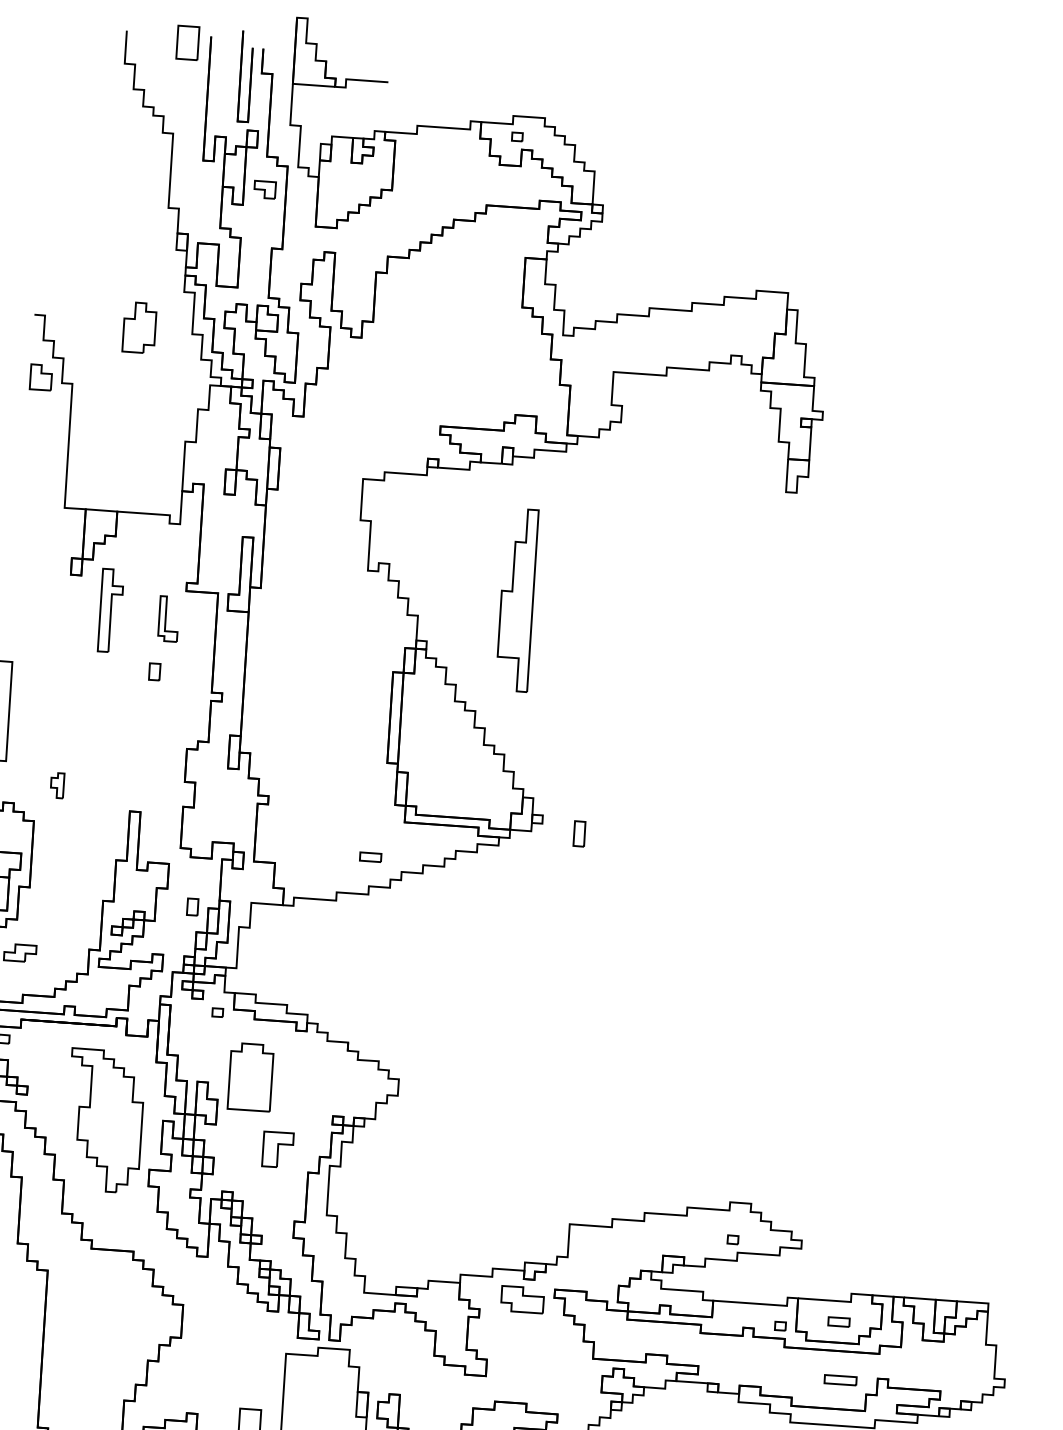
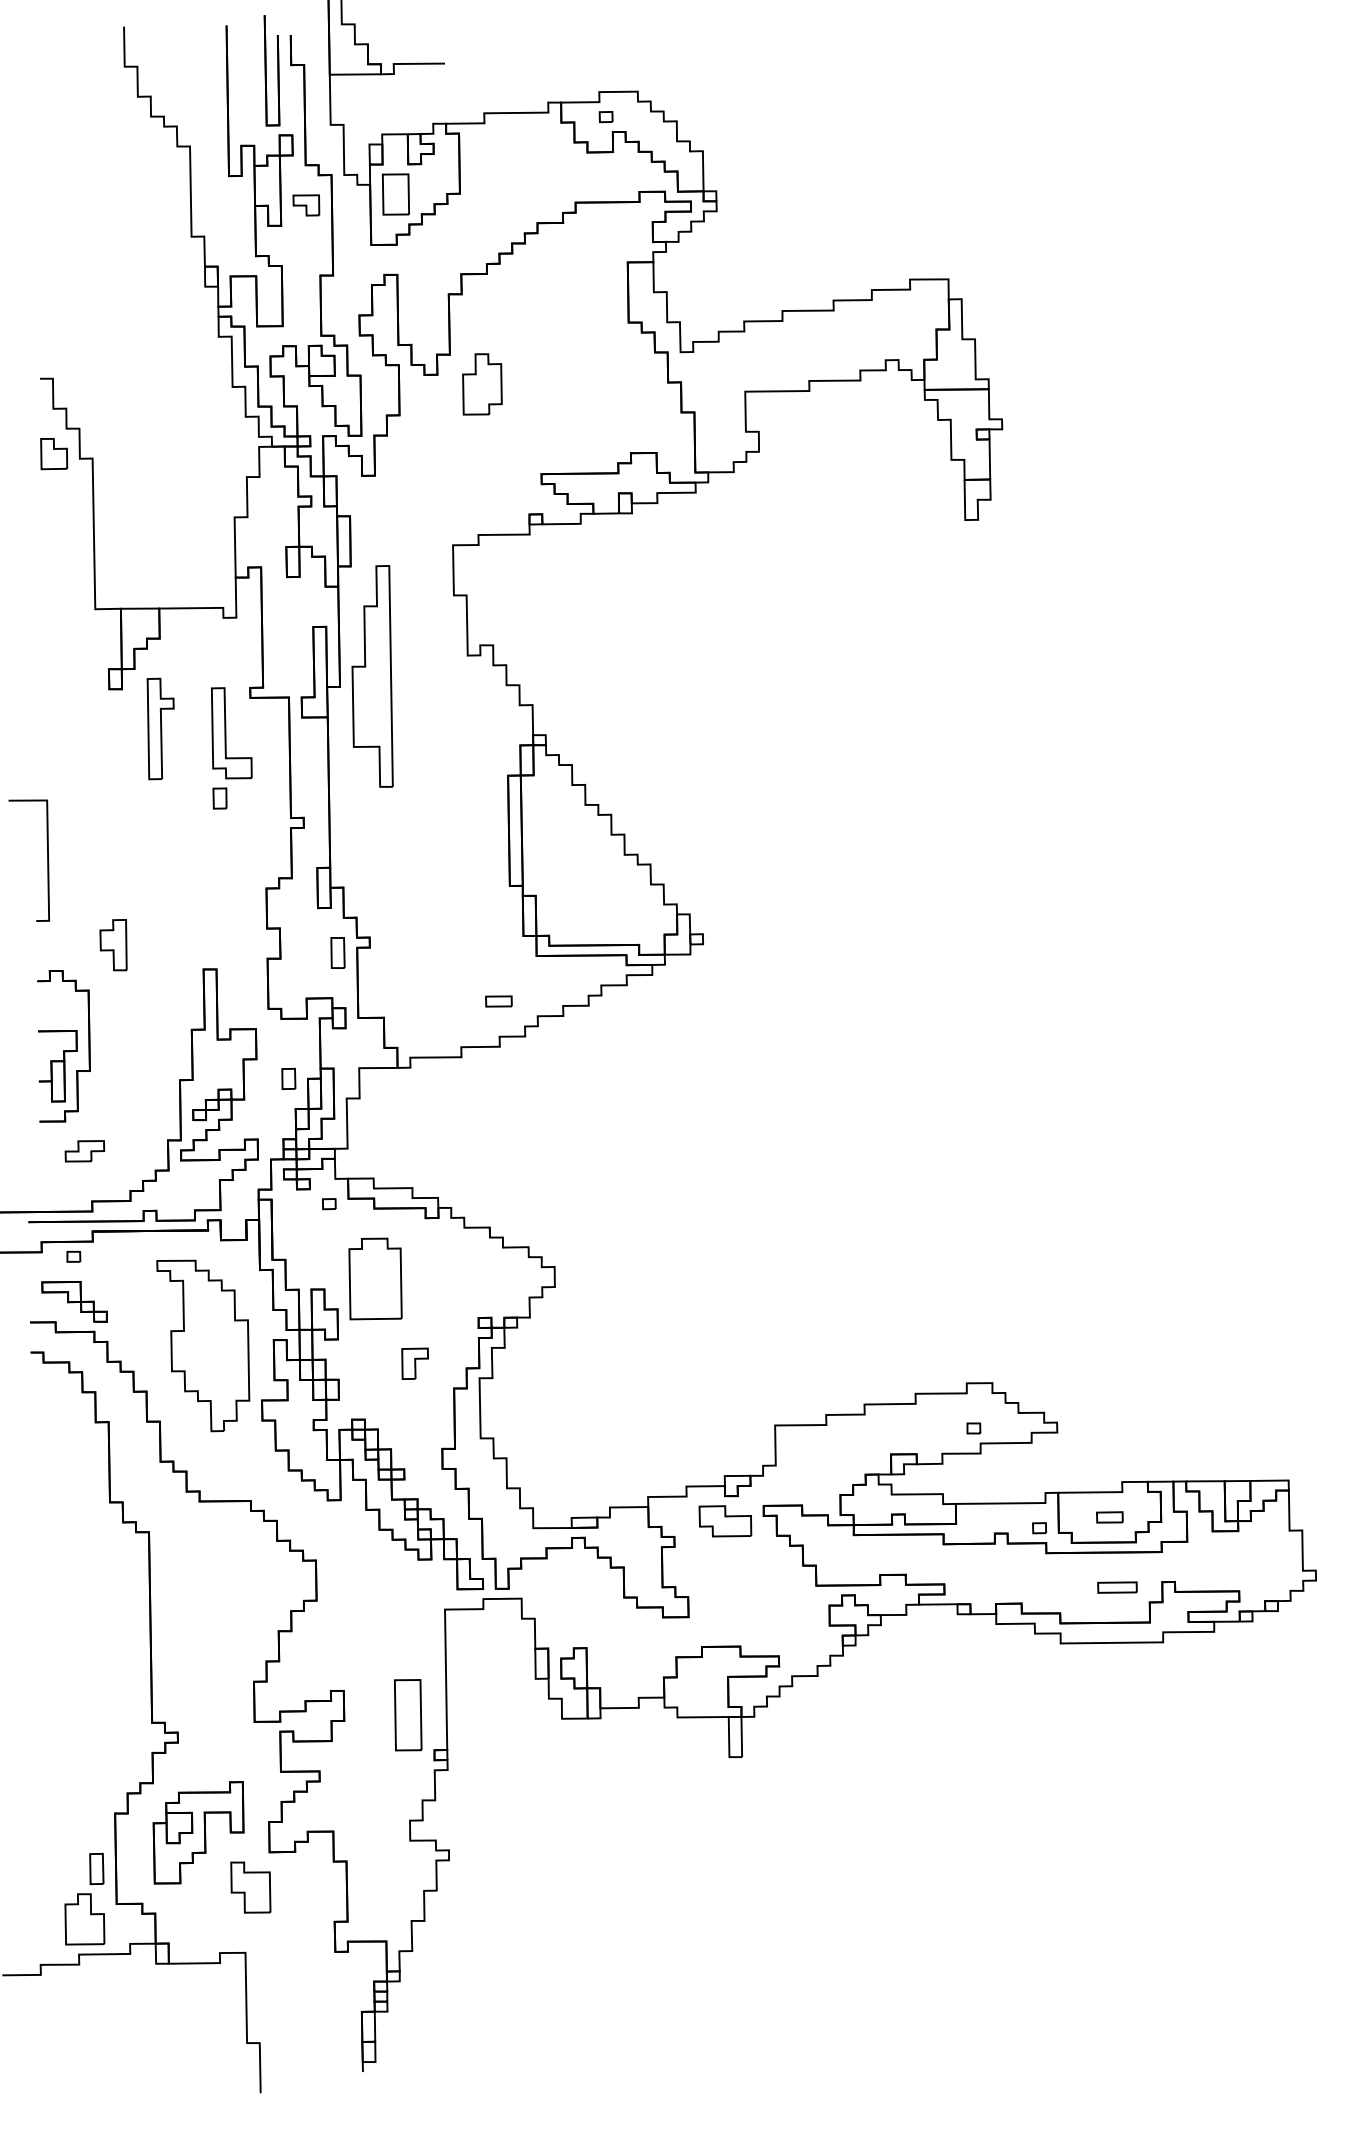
part: (187, 42) -> (395, 194), moved
part: (139, 327) -> (482, 384), moved
part: (517, 600) -> (372, 676), moved
part: (168, 619) -> (231, 733), size x1.67
part: (57, 785) -> (113, 945), size x1.67
part: (579, 833) -> (337, 952), moved
part: (277, 1149) -> (414, 1363), size x0.71

